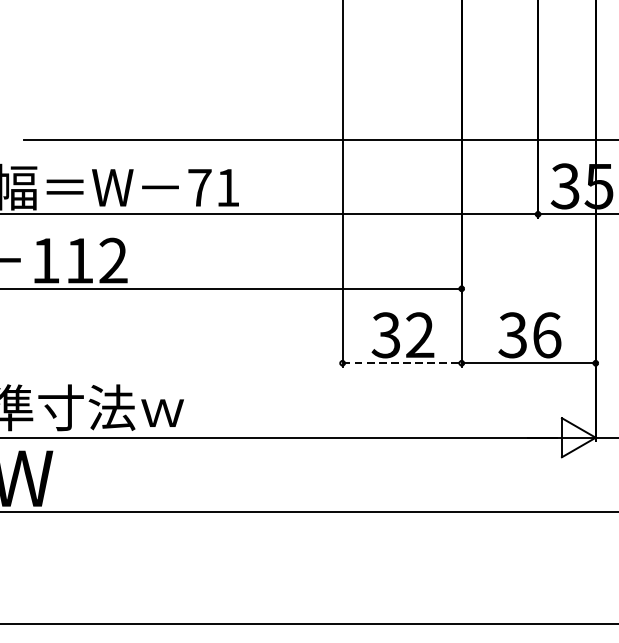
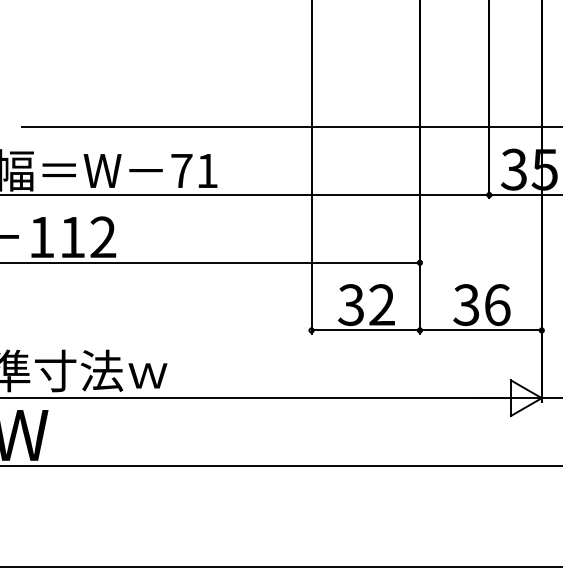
line: (402, 363) -> (366, 330), dashed -> solid

